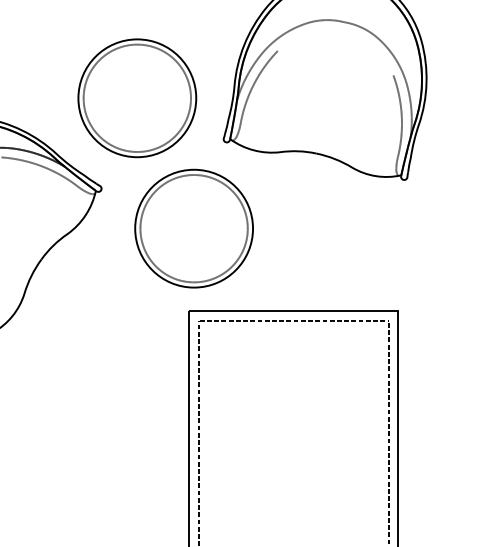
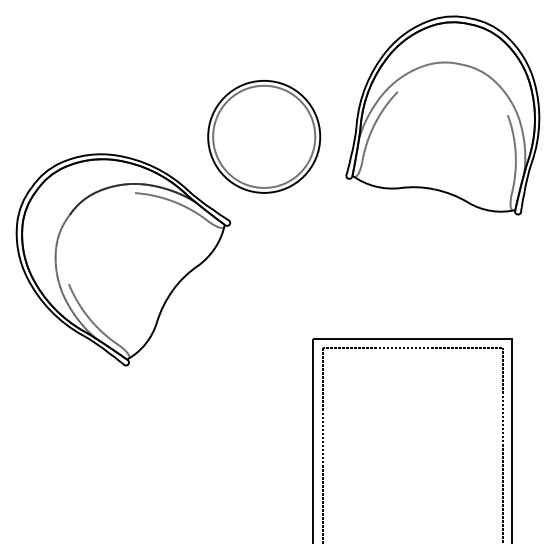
part: (194, 228) -> (318, 260), removed

